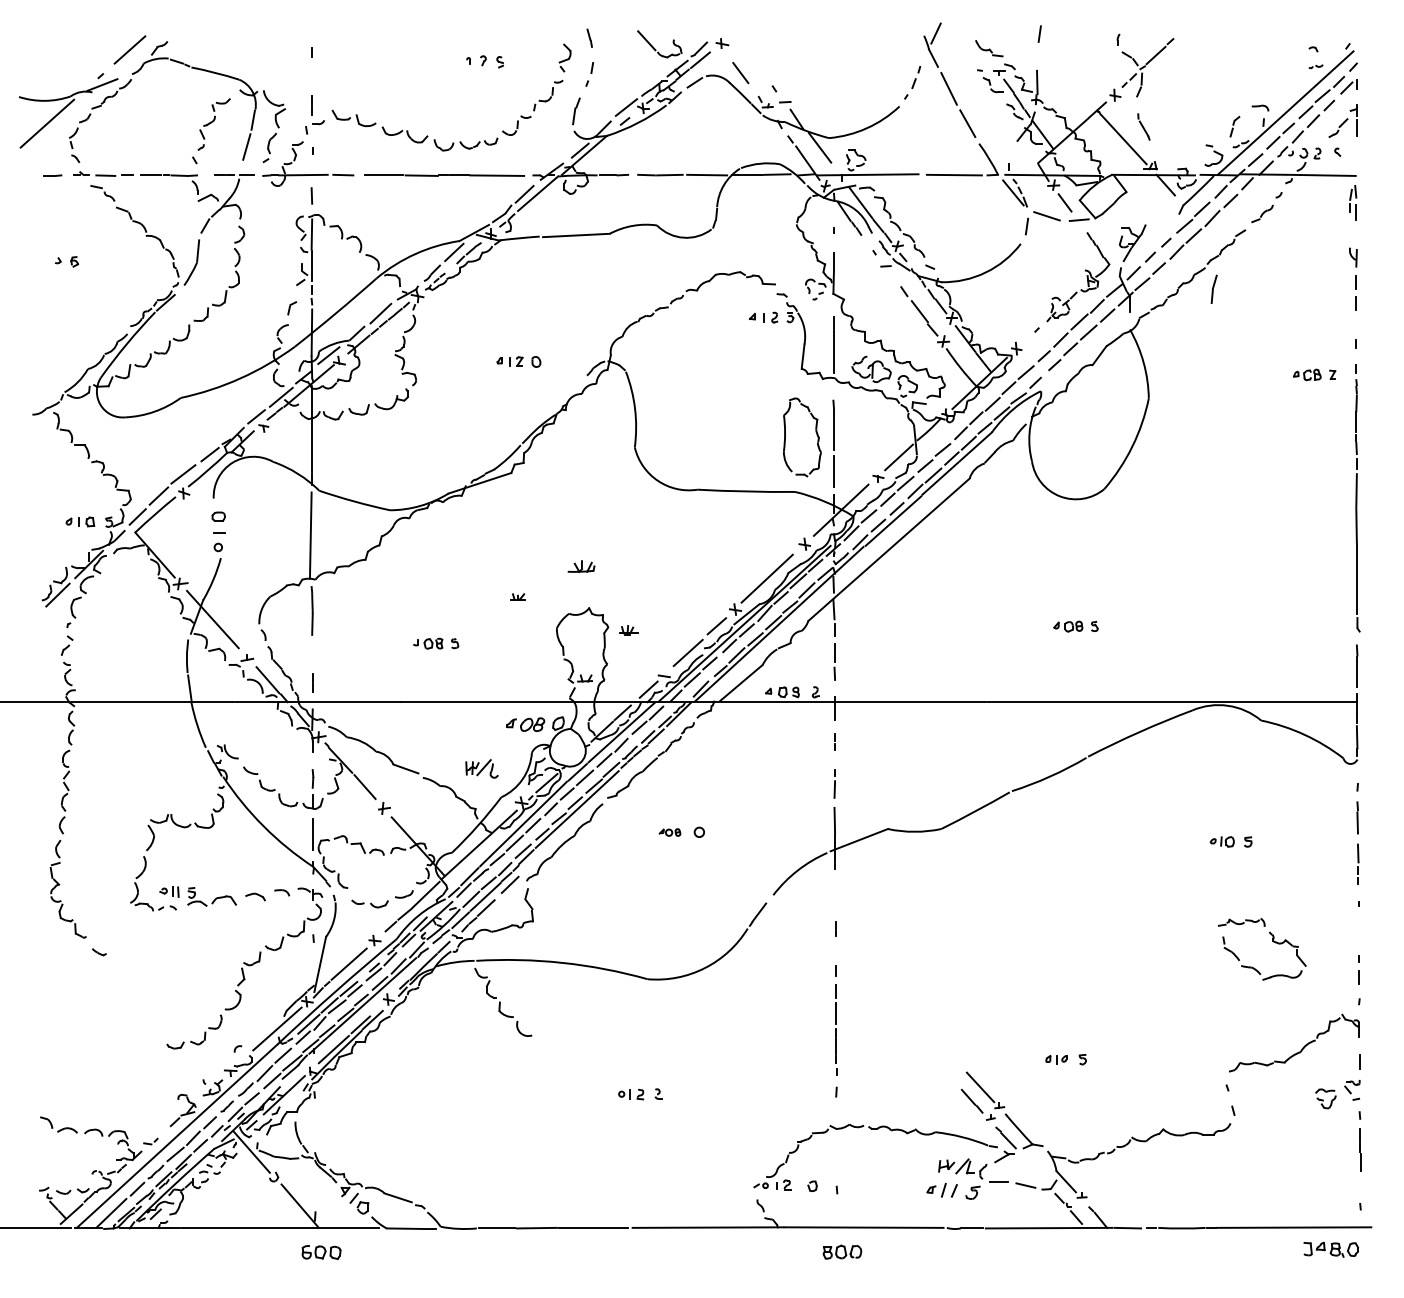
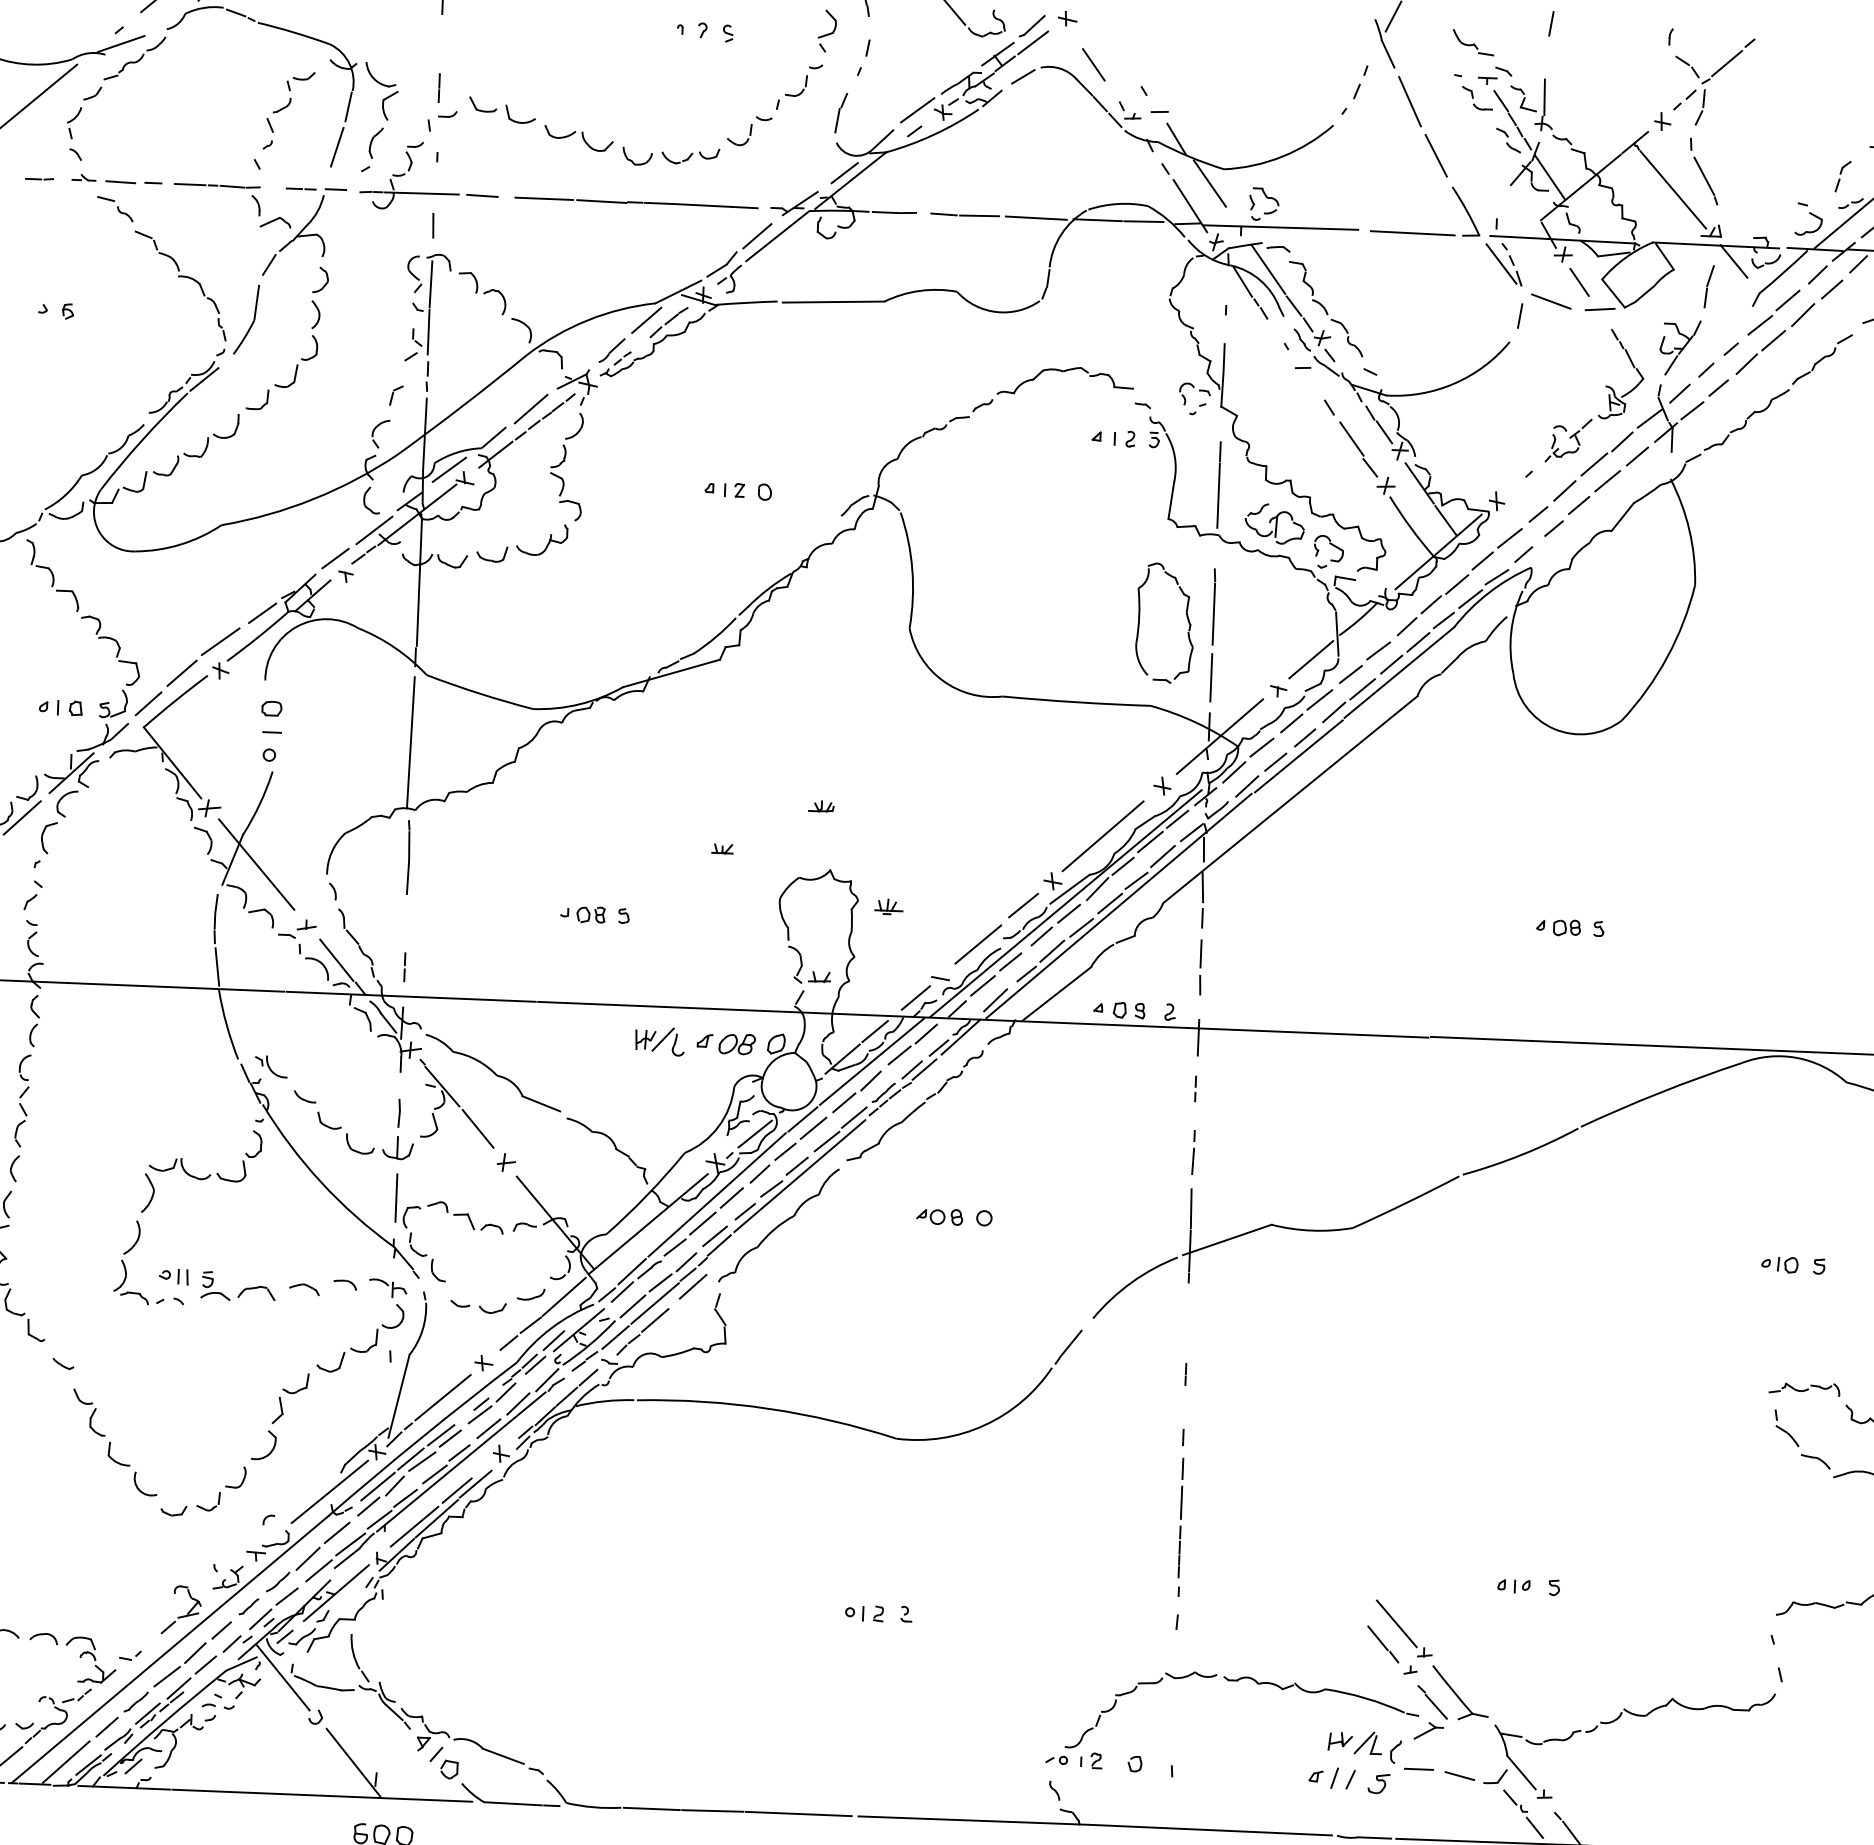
part: (1143, 126) -> (1703, 170), size x1.67
part: (1213, 288) -> (1708, 285), moved
part: (581, 566) -> (821, 806), size x0.62
part: (481, 768) -> (659, 1040), moved
part: (669, 832) -> (938, 1216), size x1.43
part: (503, 1001) -> (115, 1441), moved

